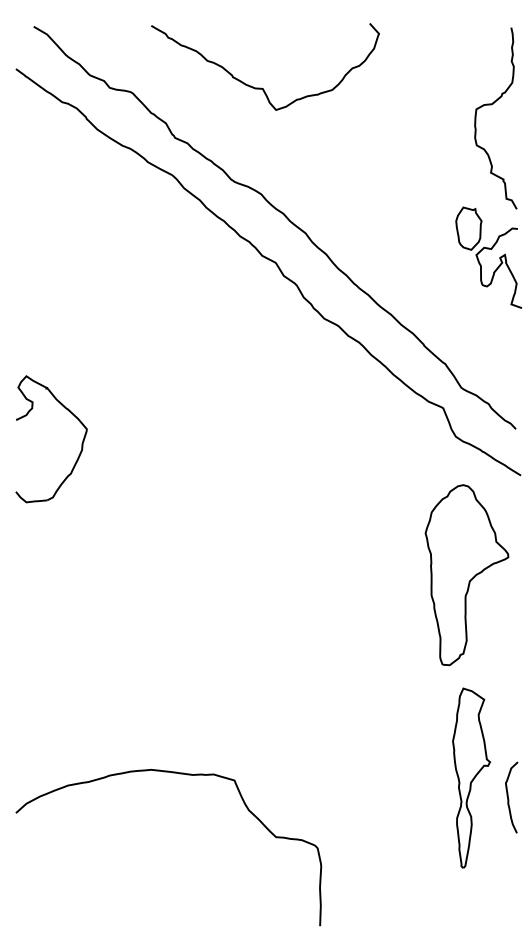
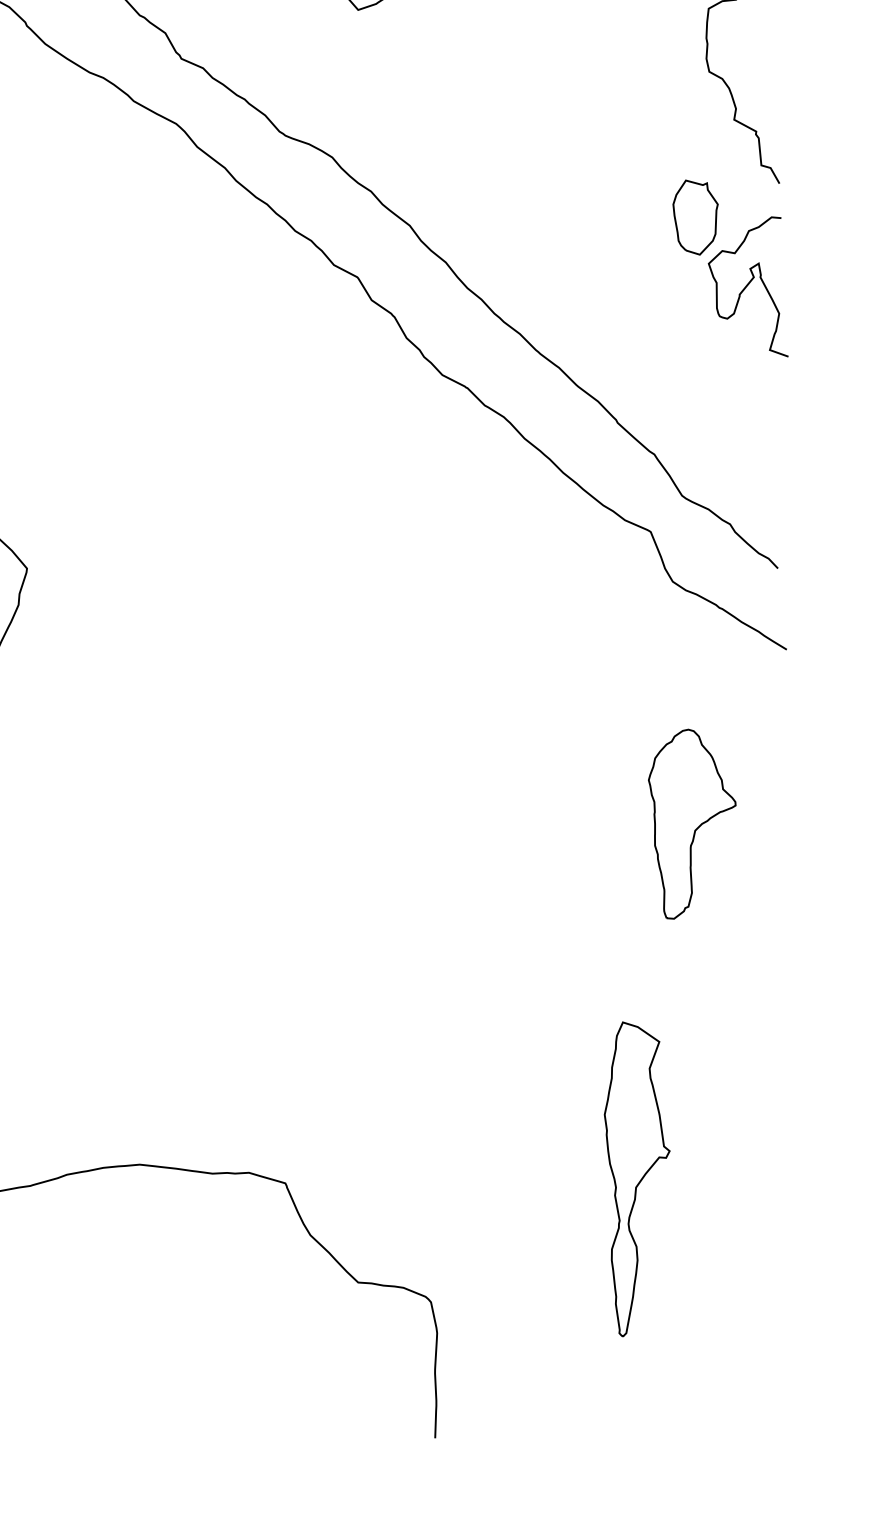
part: (466, 575) -> (691, 824), size x0.6
part: (471, 777) -> (637, 1178), moved
curve: (509, 799) -> (766, 1216), removed

